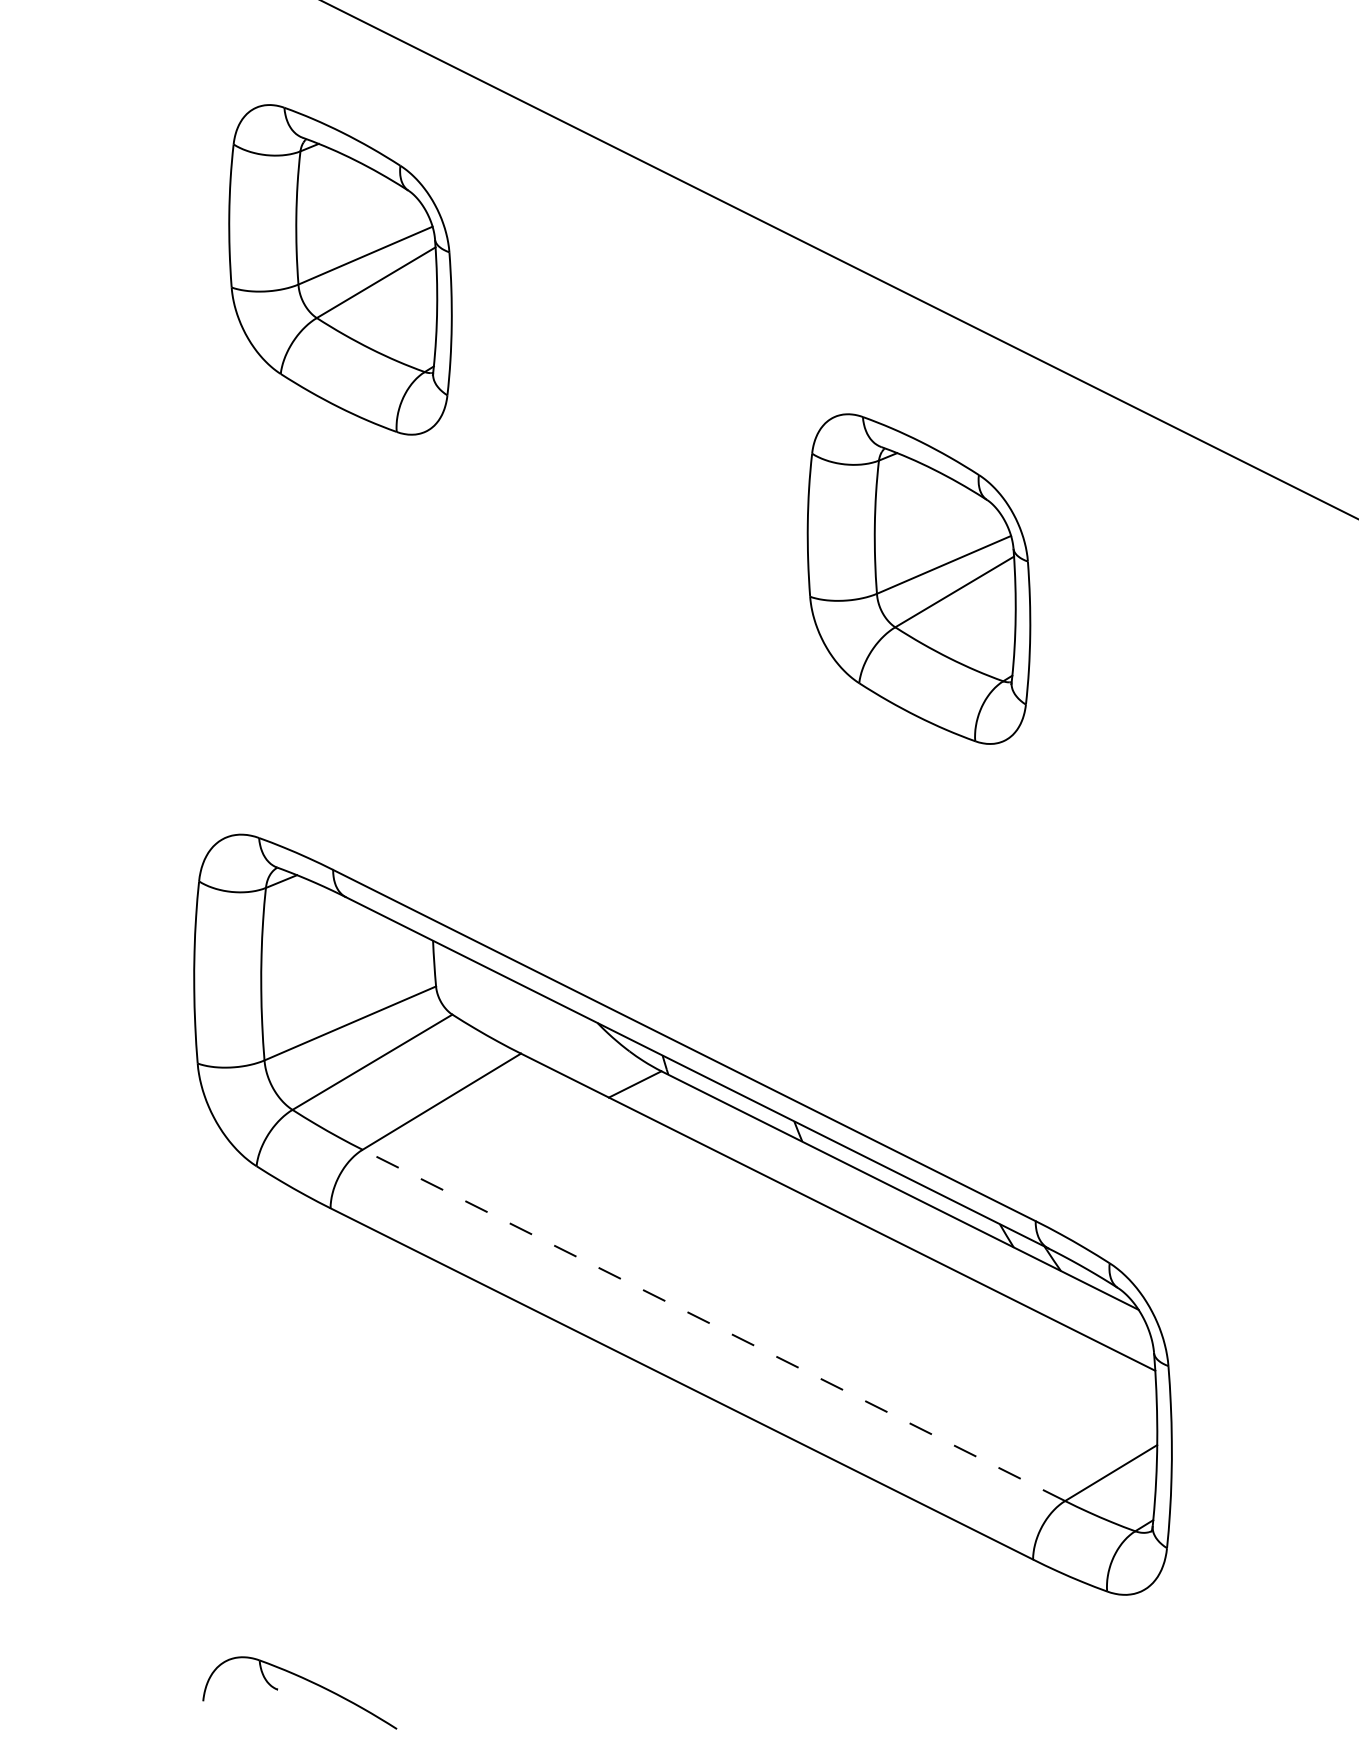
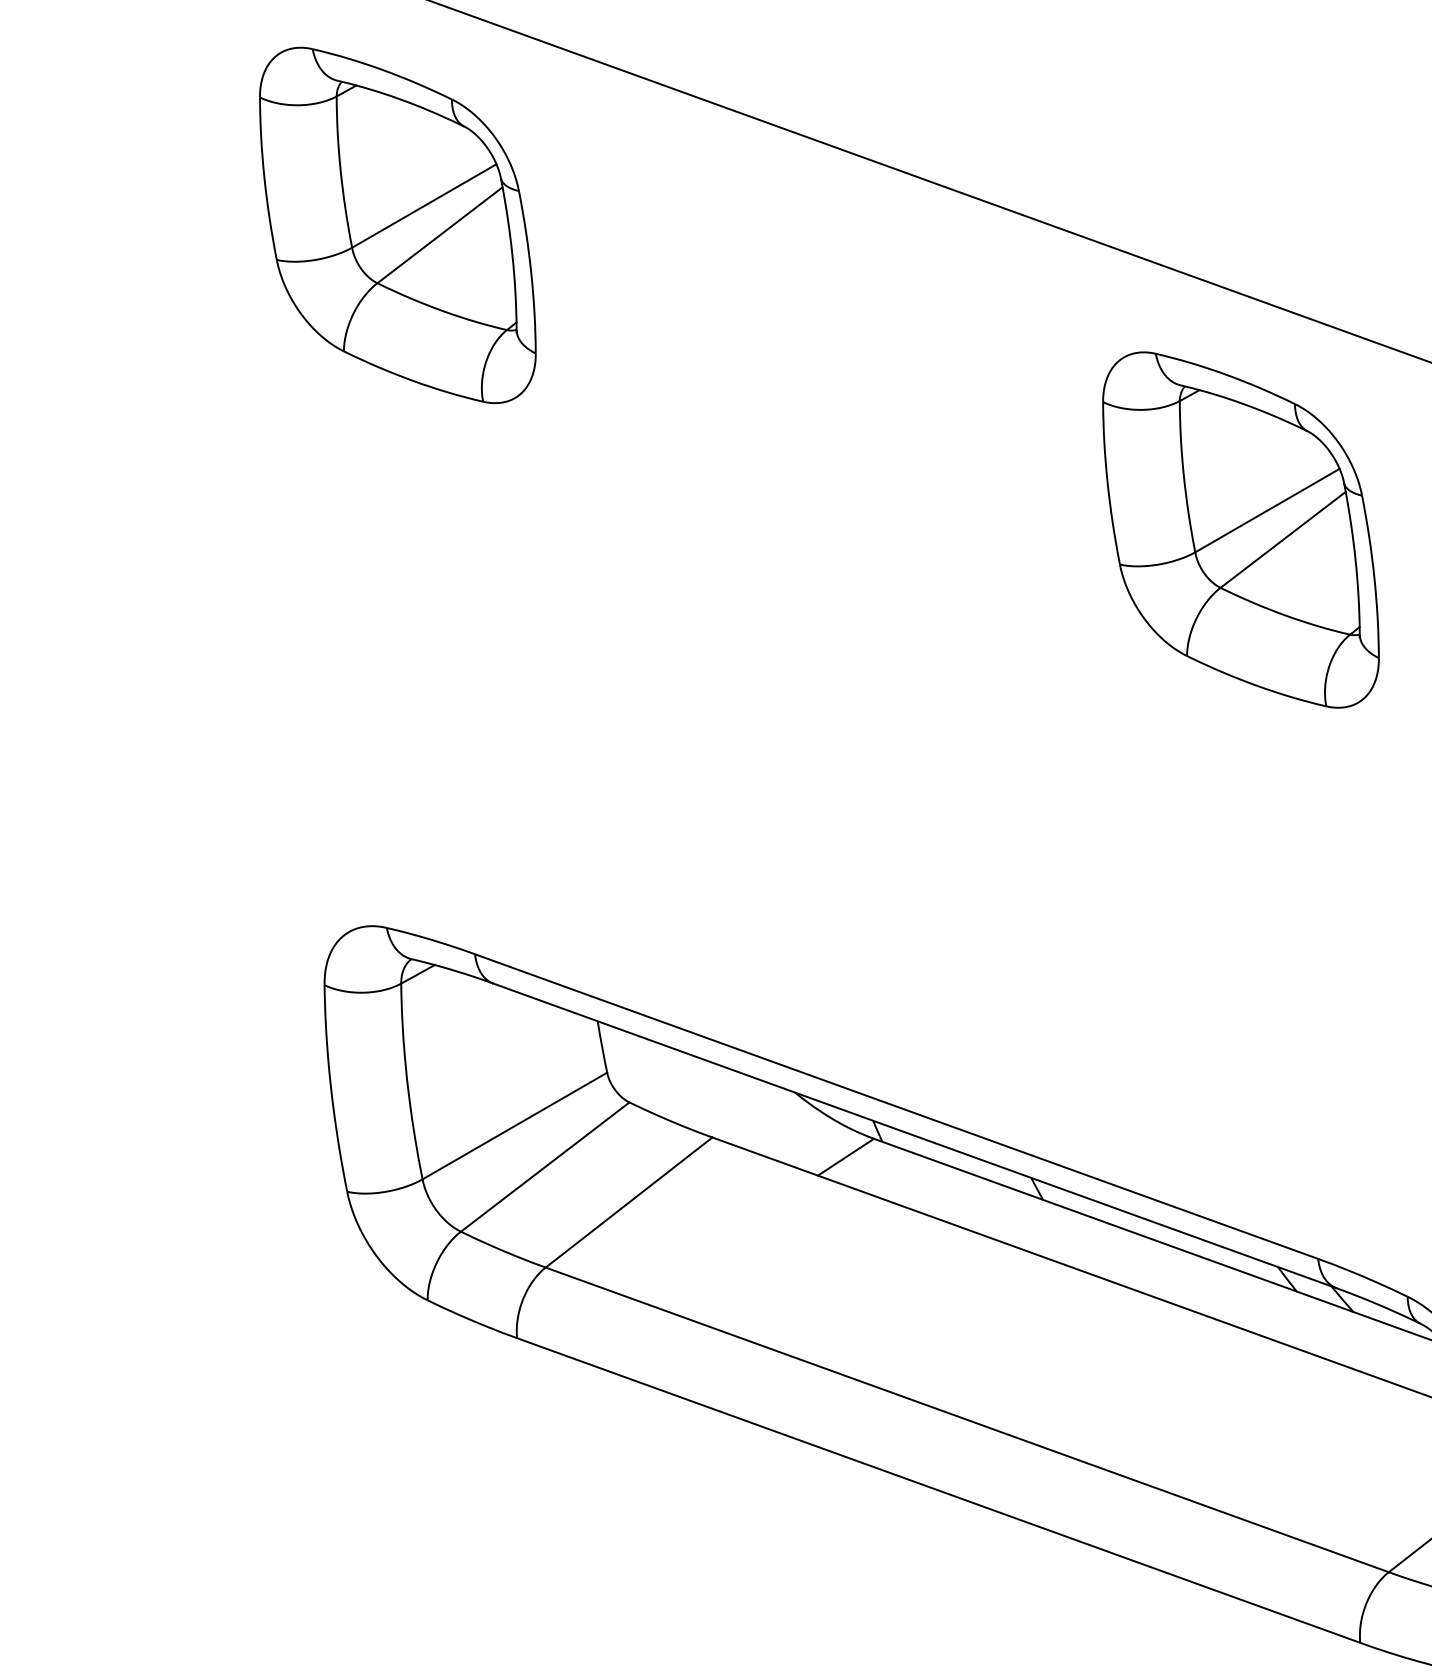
part: (340, 269) -> (397, 225), moved
part: (918, 578) -> (1240, 529), moved
line: (713, 1325) -> (966, 1420), dashed -> solid

